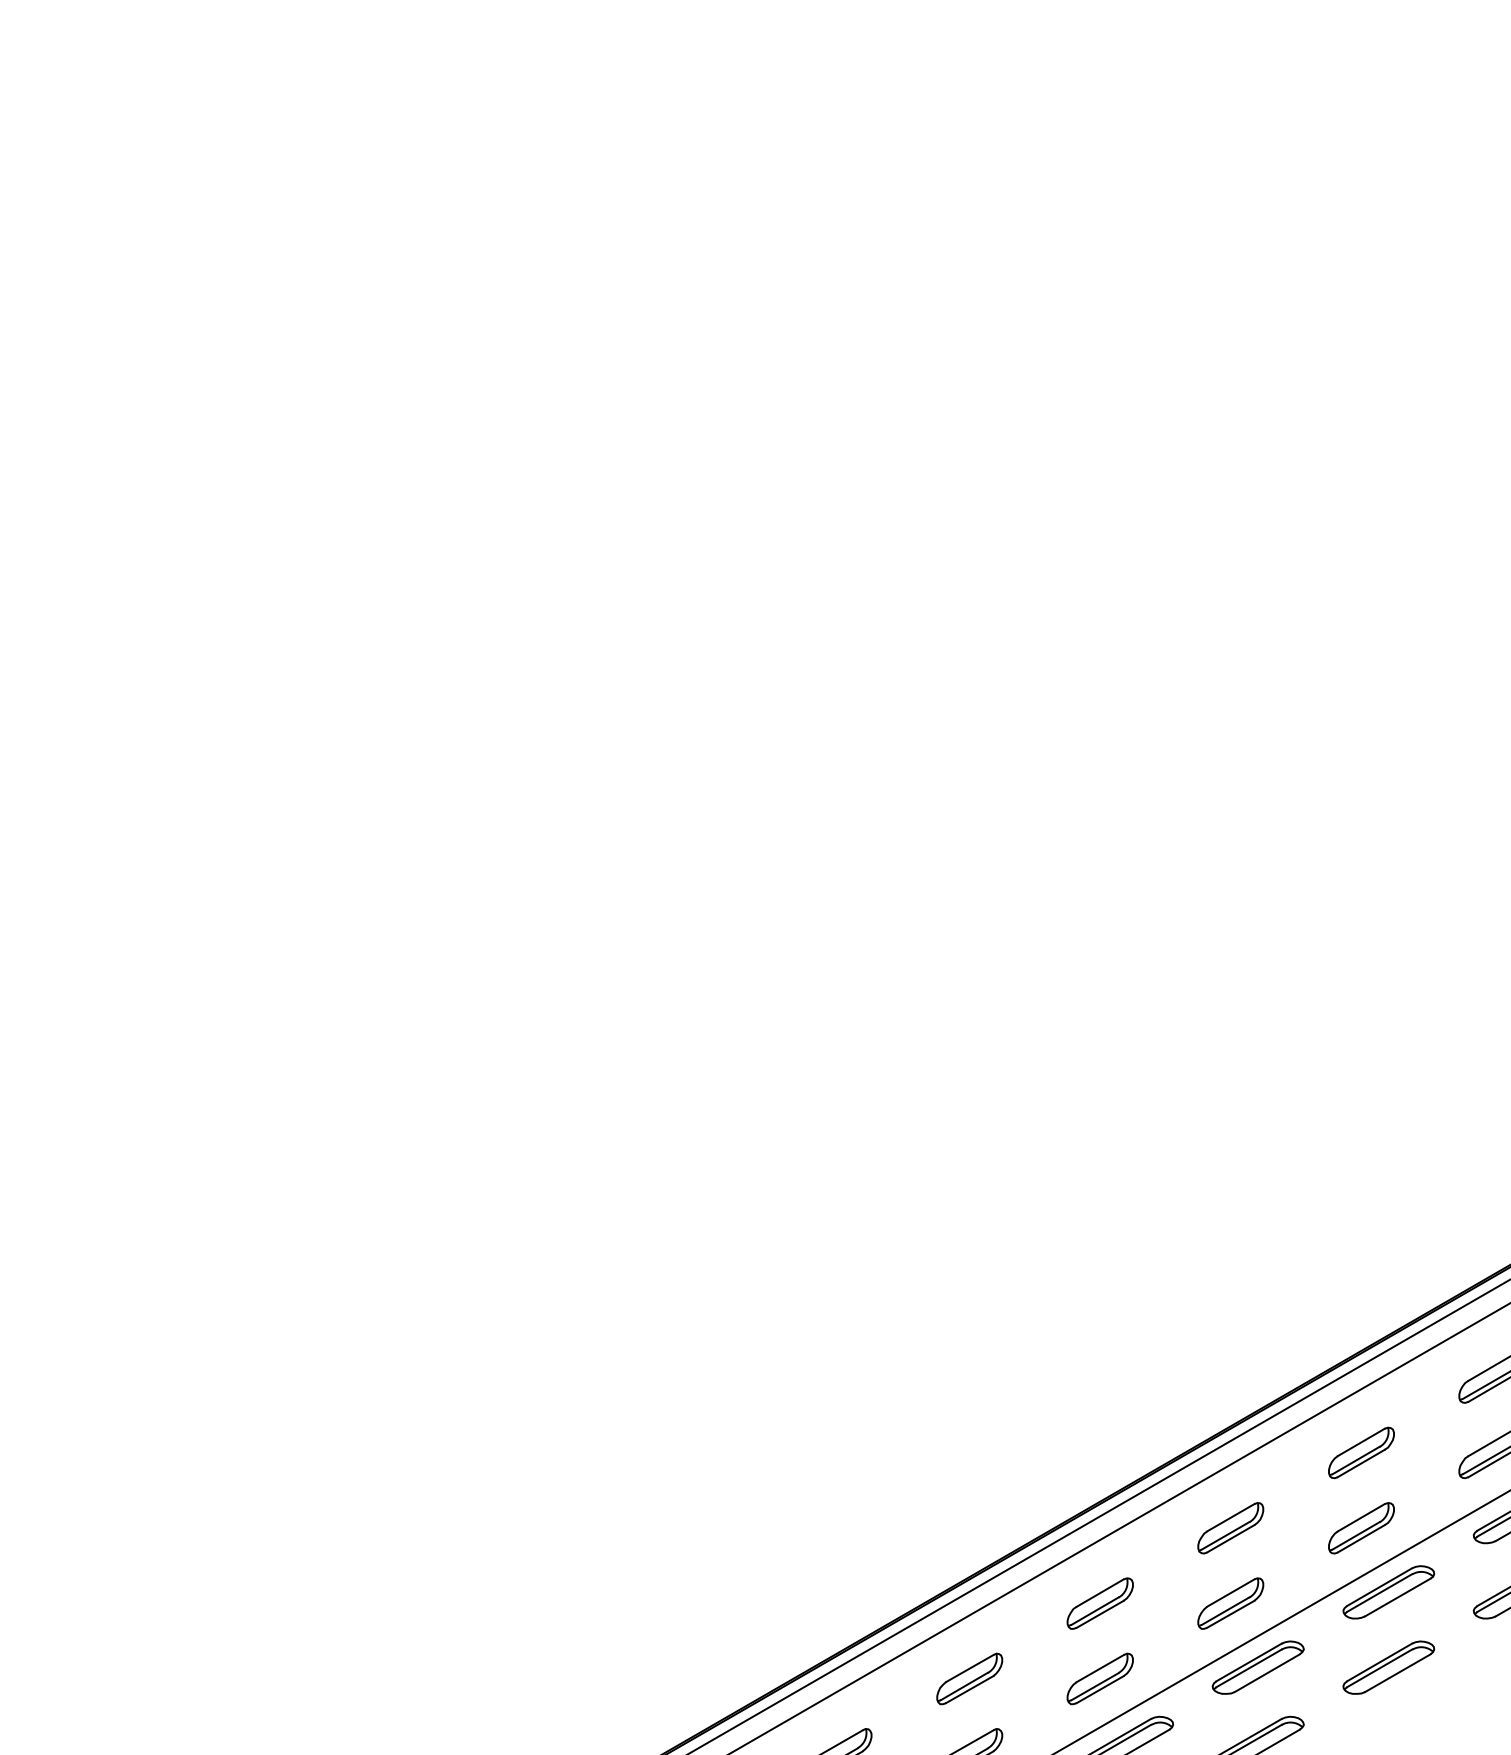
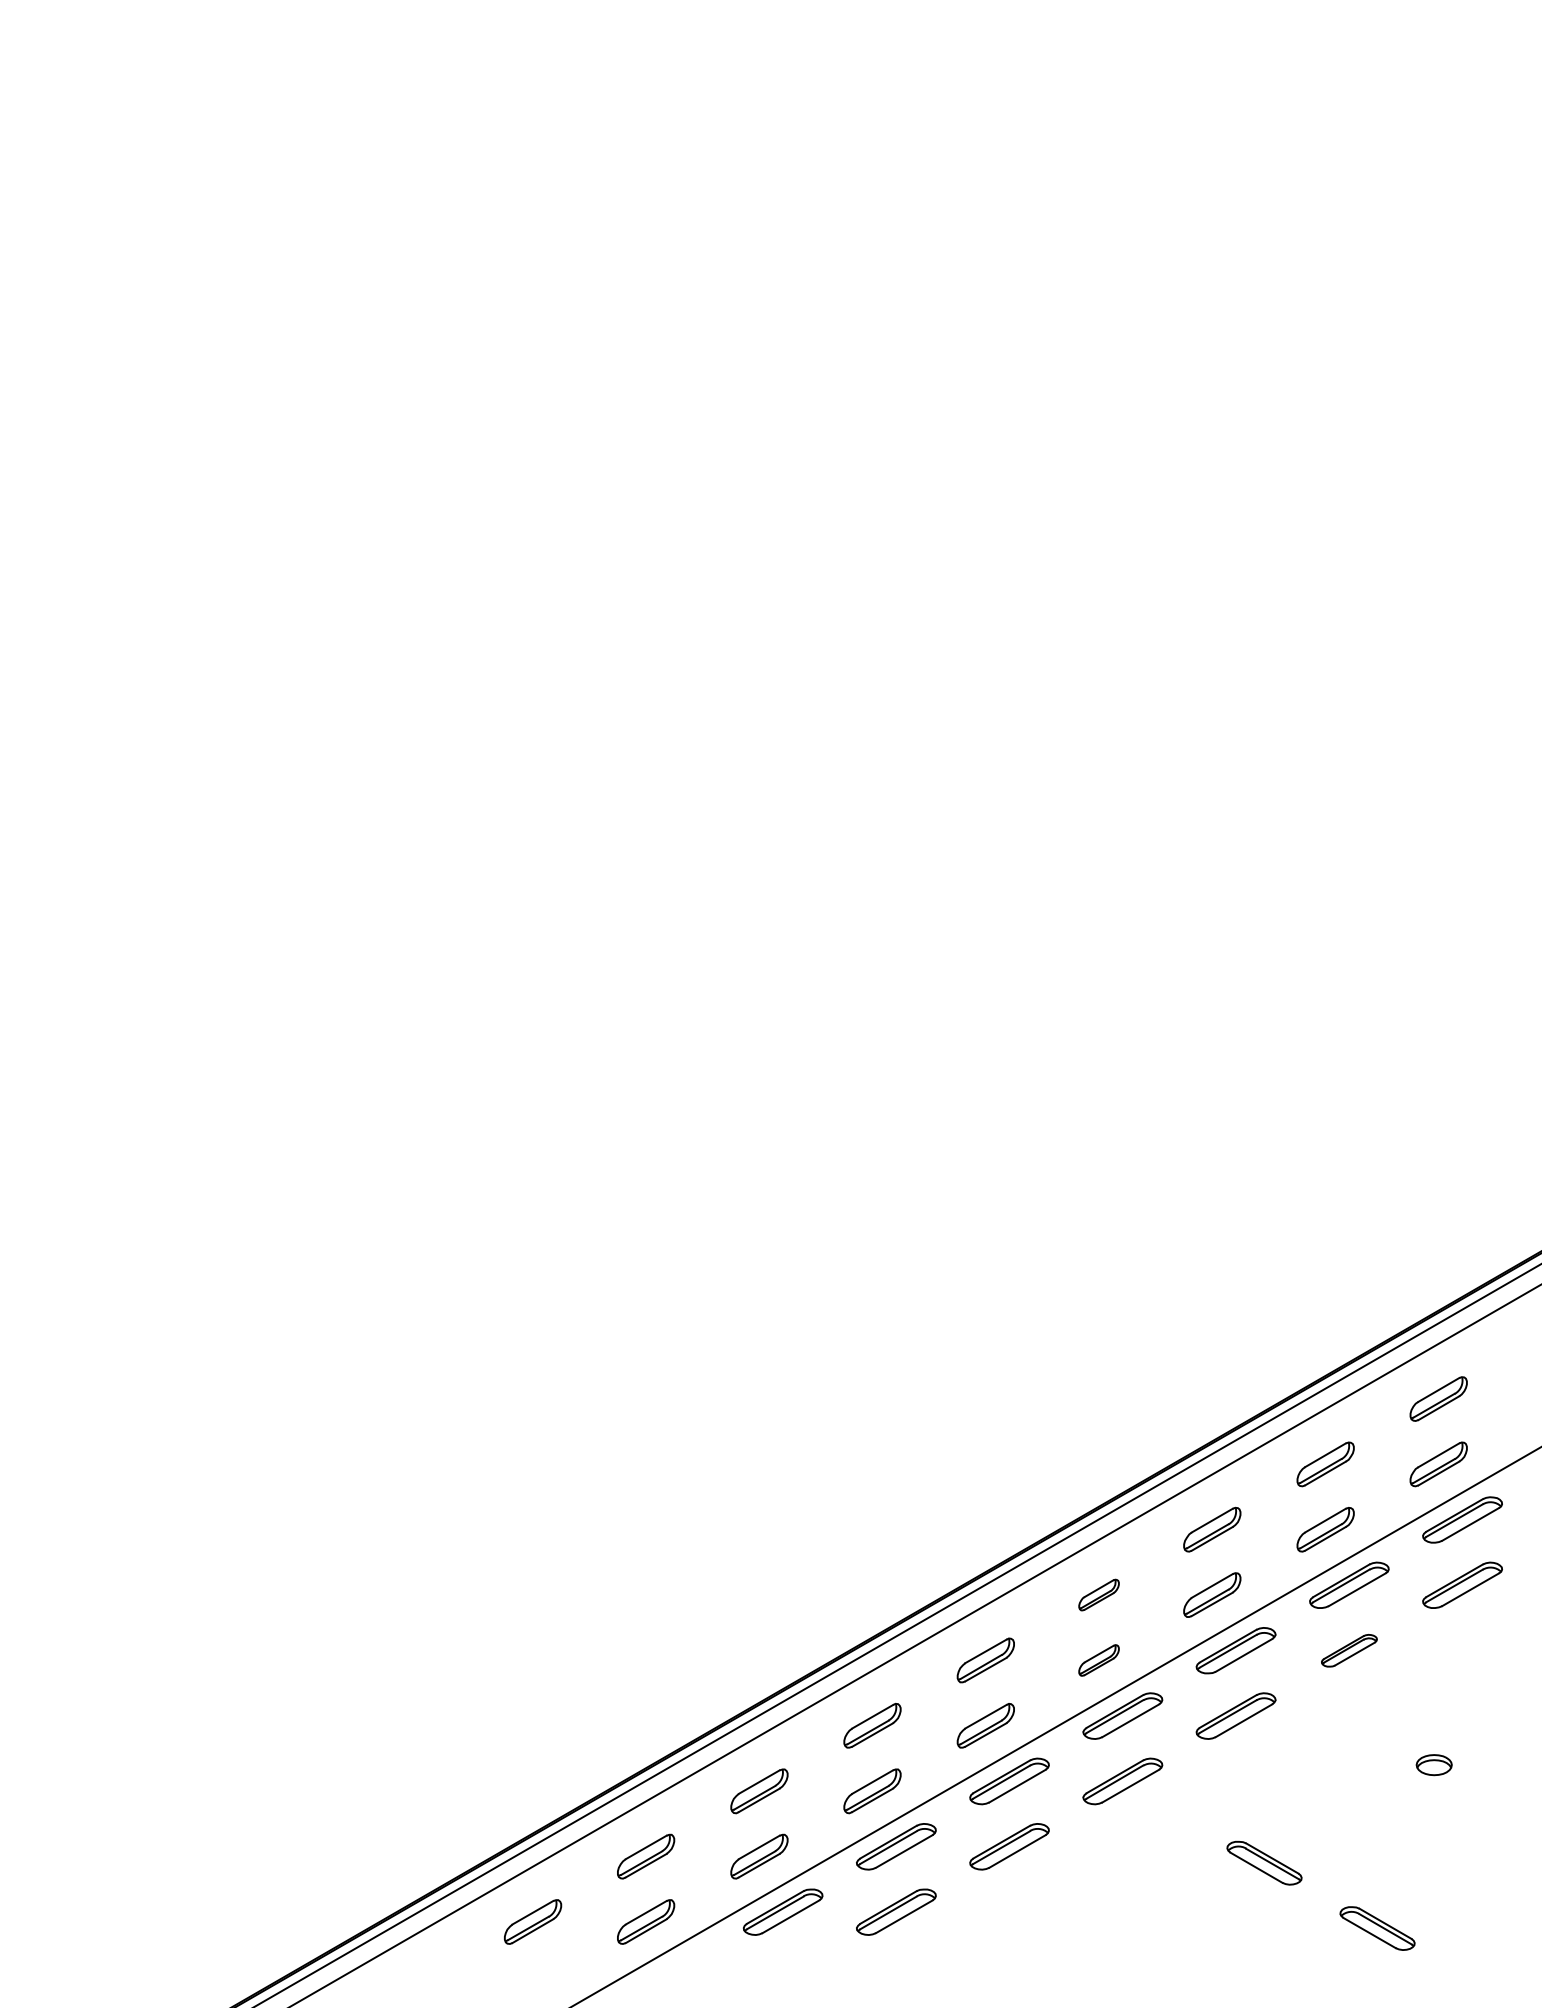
part: (1099, 1602) -> (1098, 1594), size x0.7
part: (1388, 1667) -> (1349, 1650), size x0.7
part: (1099, 1679) -> (1098, 1660), size x0.7

